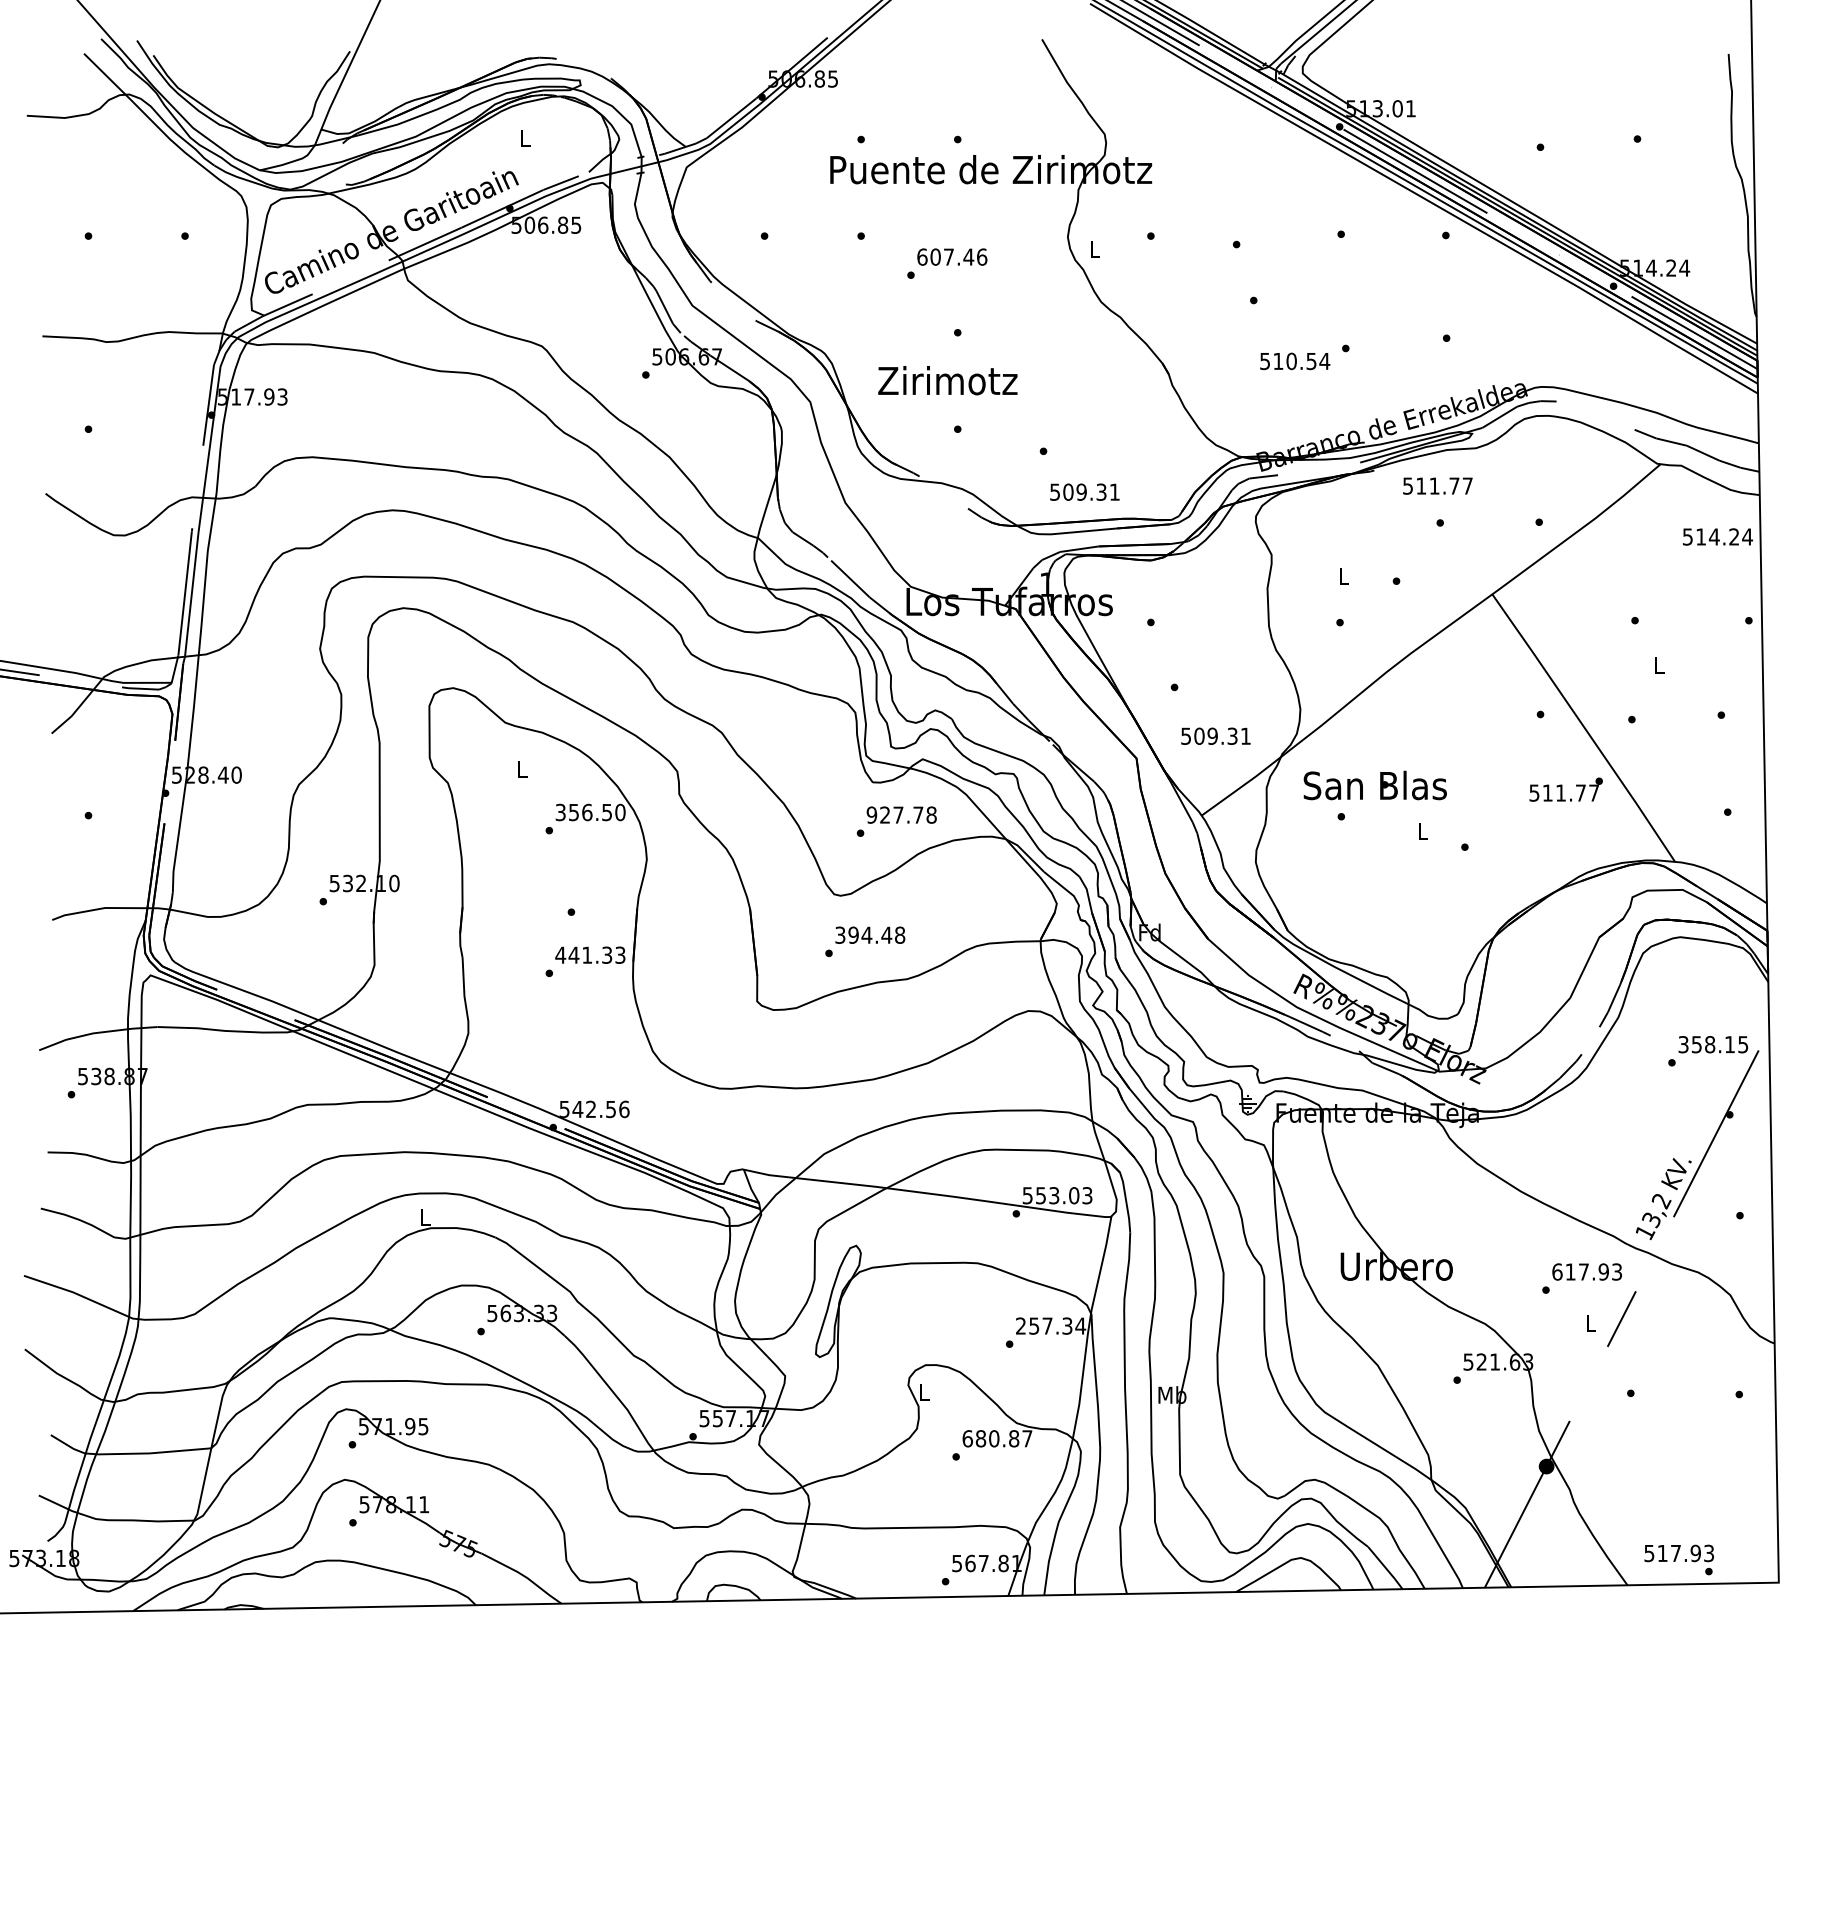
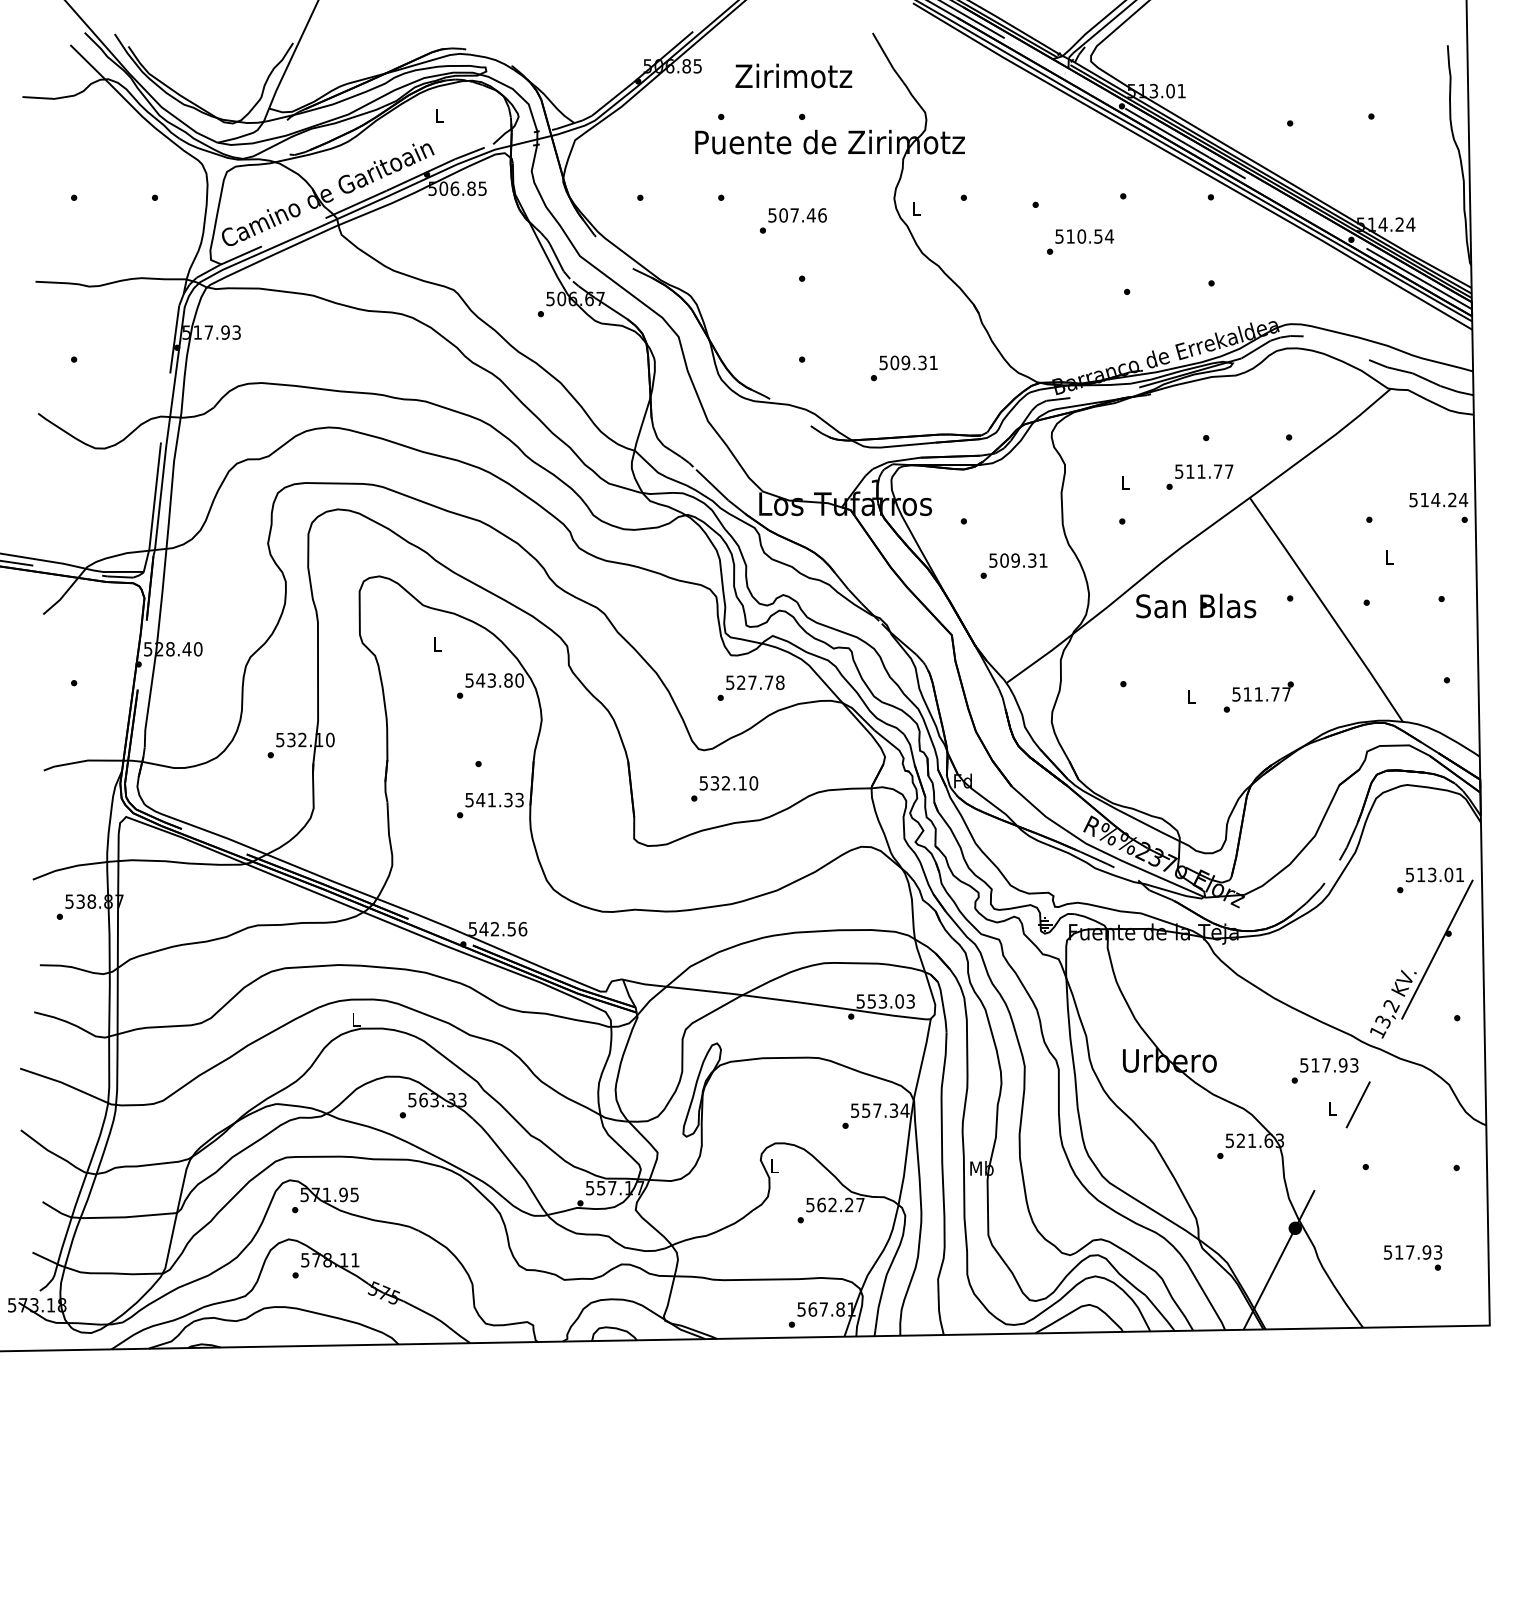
text: (922, 256) -> (772, 214), 607.46 -> 507.46
text: (1295, 361) -> (1084, 236), moved
text: (947, 380) -> (793, 75), moved
text: (1437, 485) -> (1203, 471), moved
text: (1084, 491) -> (908, 362), moved
text: (1717, 536) -> (1438, 499), moved
text: (1215, 735) -> (1017, 559), moved
text: (1374, 785) -> (1195, 606), moved
text: (1565, 789) -> (1262, 691), moved
text: (584, 812) -> (489, 680), 356.50 -> 543.80
text: (871, 814) -> (729, 682), 927.78 -> 527.78
text: (870, 934) -> (729, 782), 394.48 -> 532.10
text: (560, 954) -> (469, 799), 441.33 -> 541.33
text: (1713, 1044) -> (1435, 874), 358.15 -> 513.01
text: (1557, 1271) -> (1304, 1064), 617.93 -> 517.93
text: (1020, 1325) -> (854, 1110), 257.34 -> 557.34
text: (990, 1438) -> (829, 1204), 680.87 -> 562.27
text: (1678, 1559) -> (1412, 1257), moved

